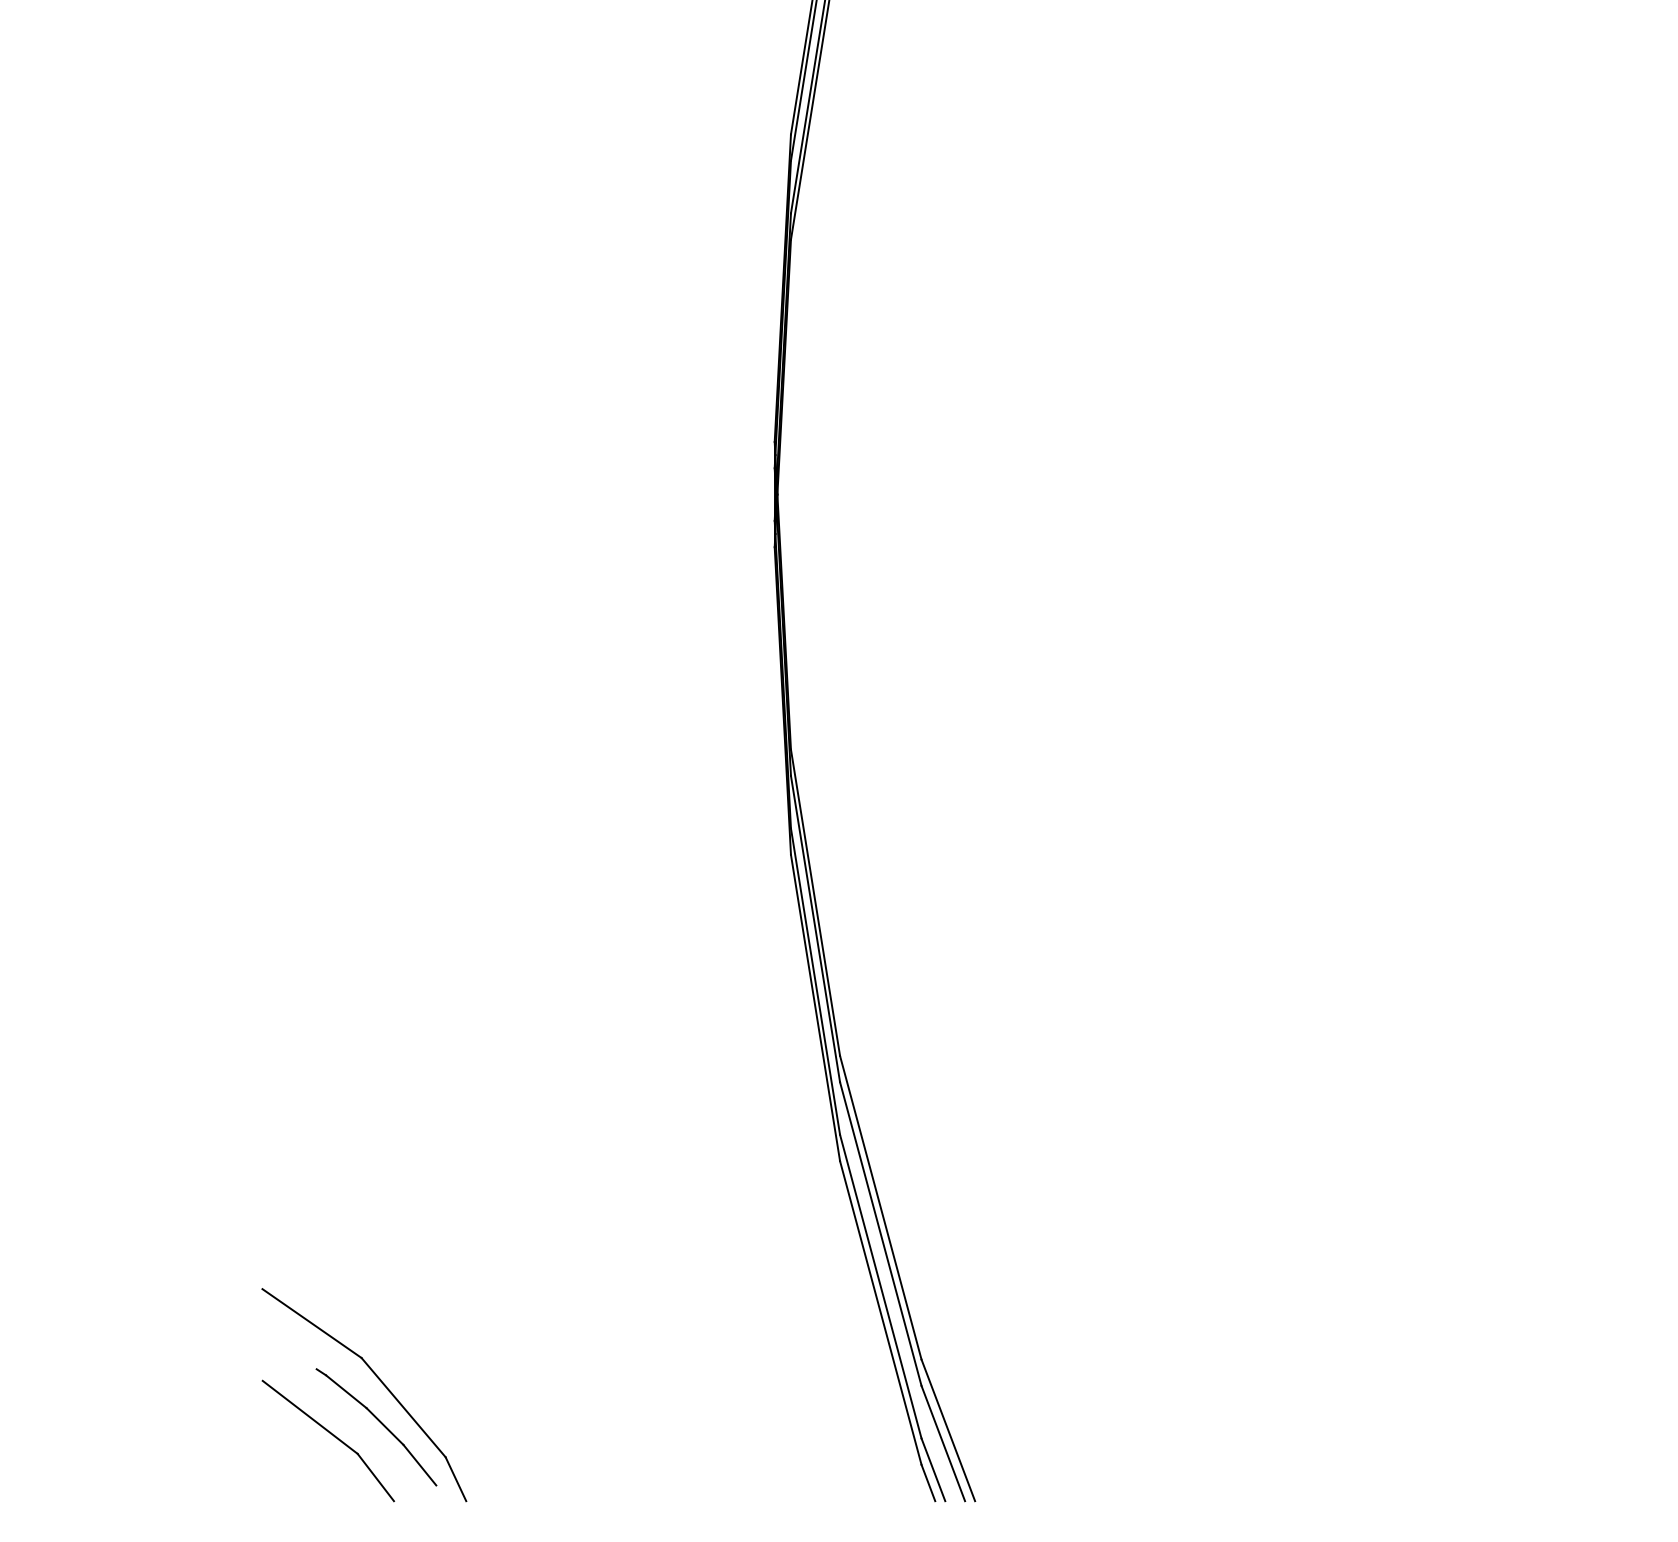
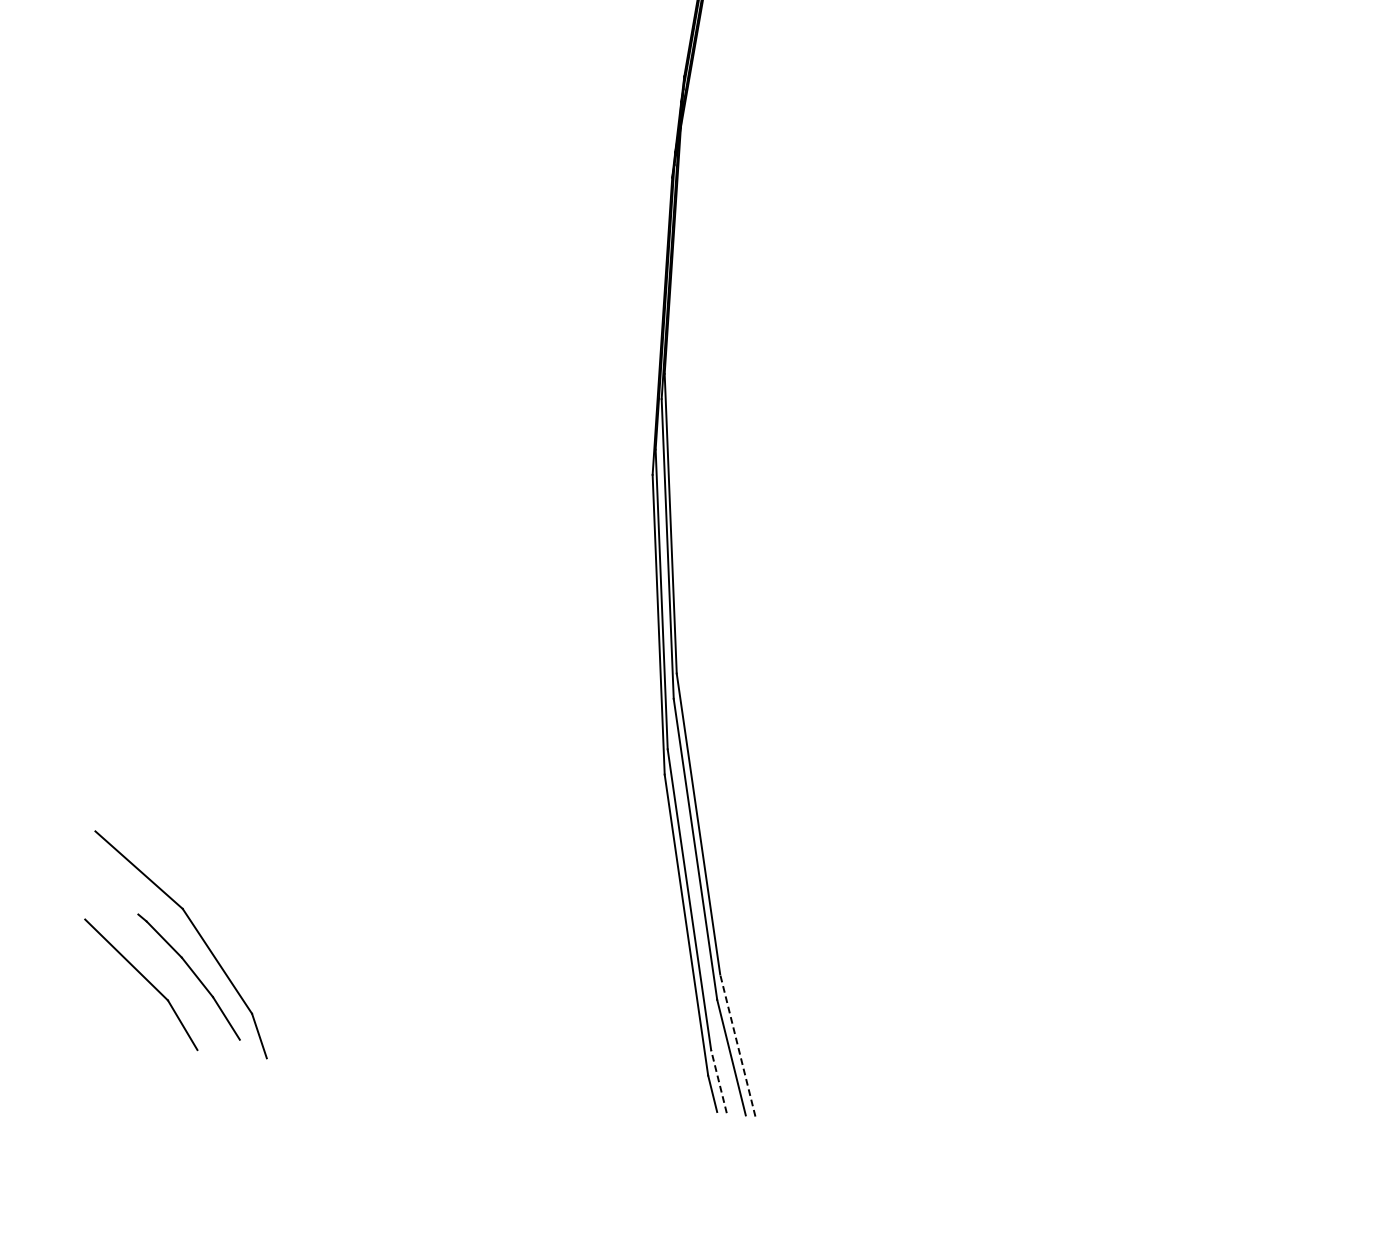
line: (948, 1430) -> (737, 1045), solid -> dashed
line: (933, 1469) -> (719, 1081), solid -> dashed

